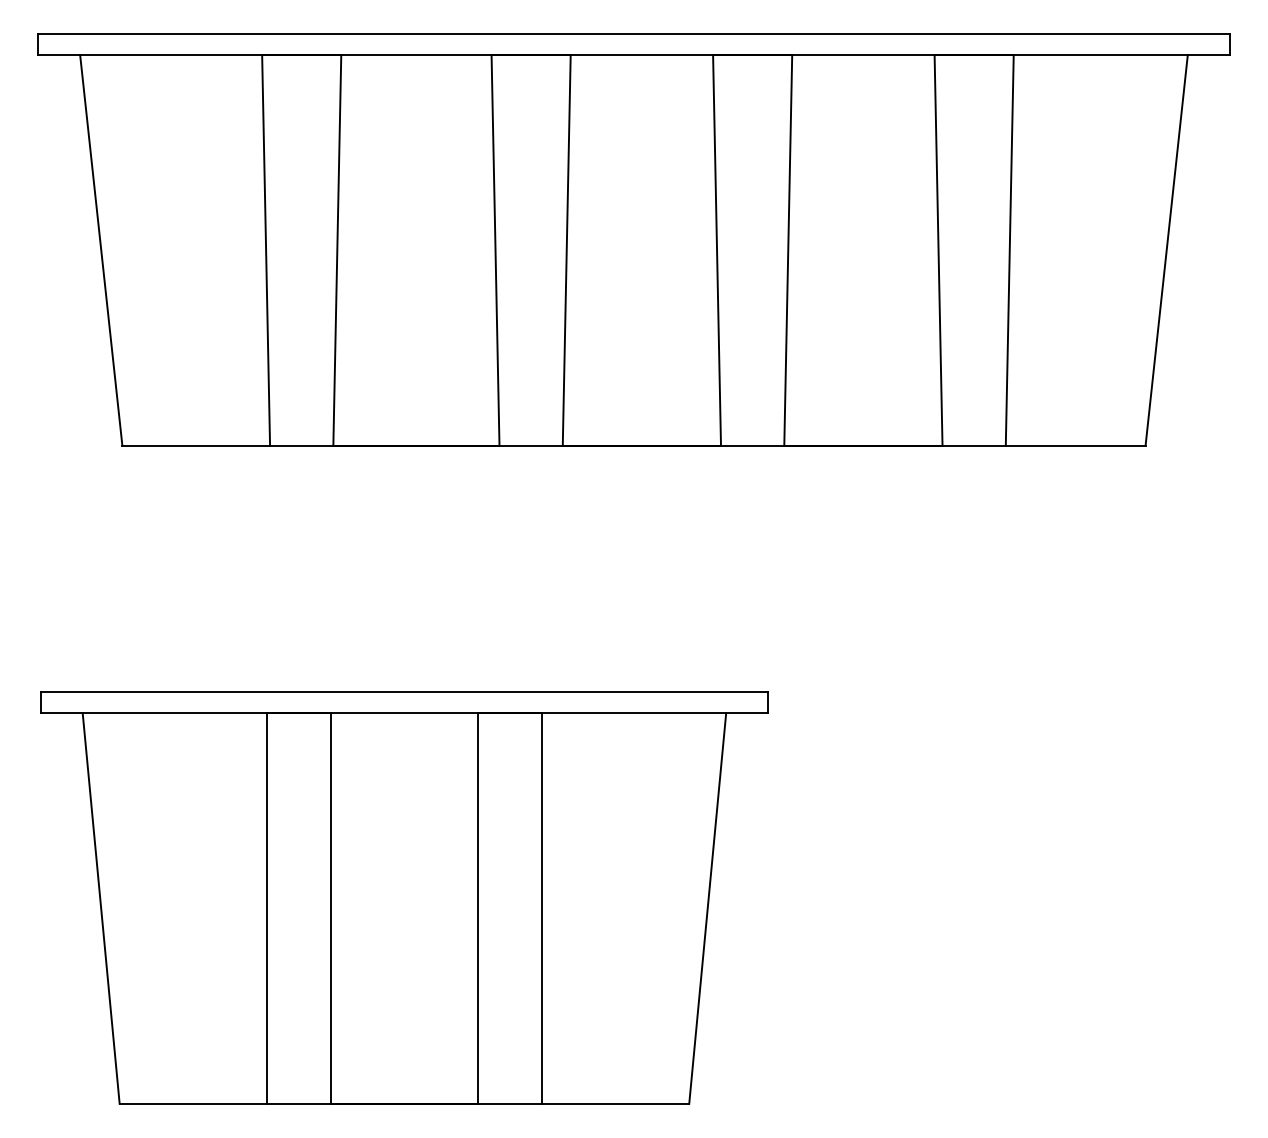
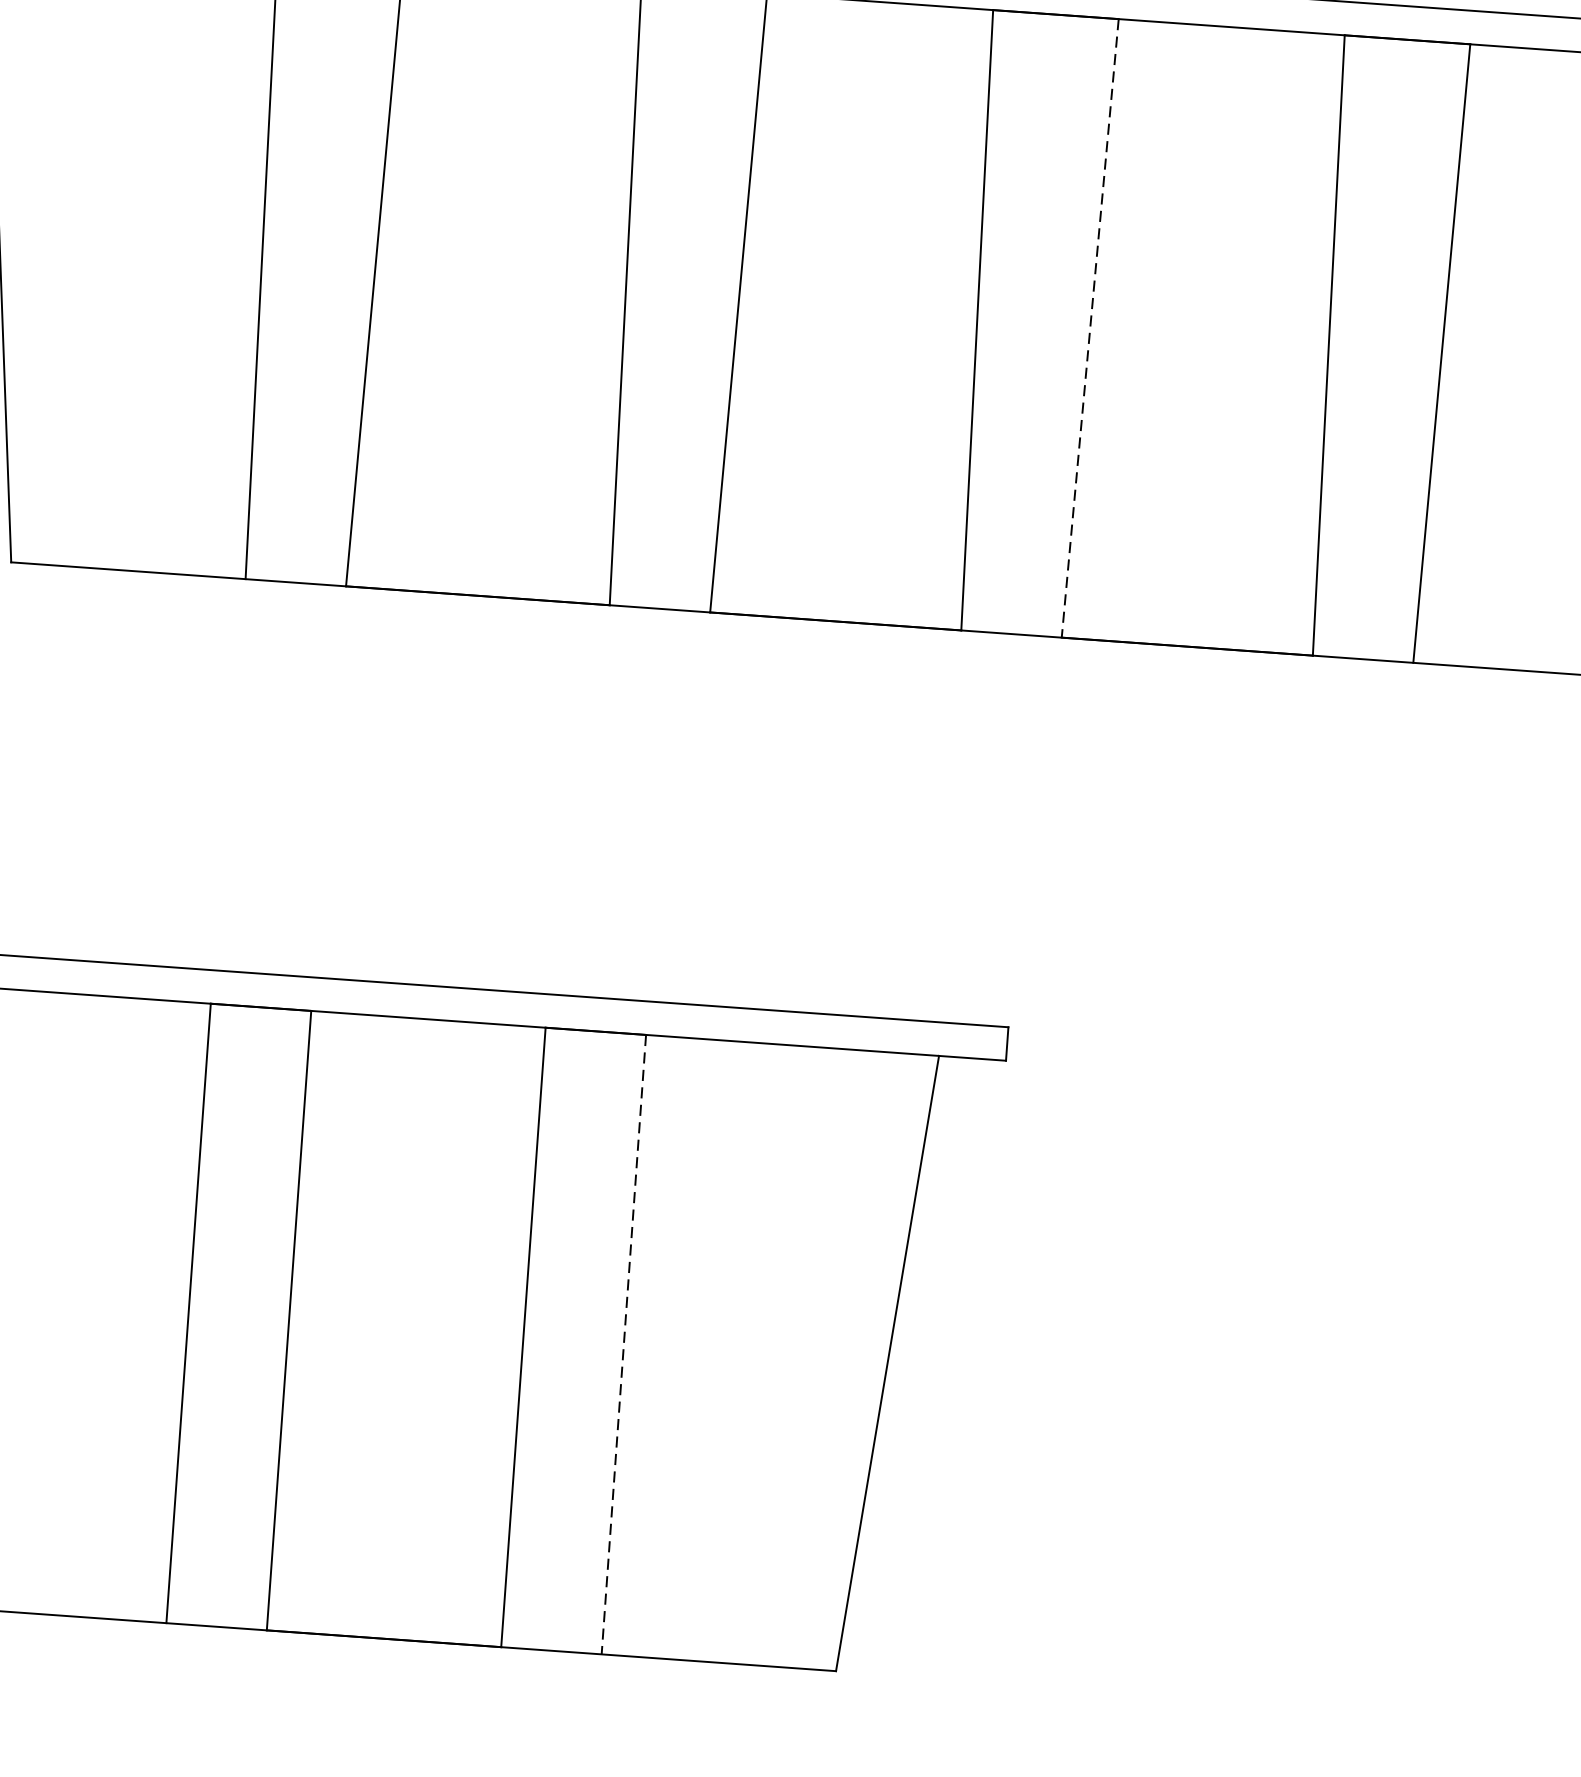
line: (788, 251) -> (1090, 329), solid -> dashed
line: (541, 909) -> (623, 1346), solid -> dashed

